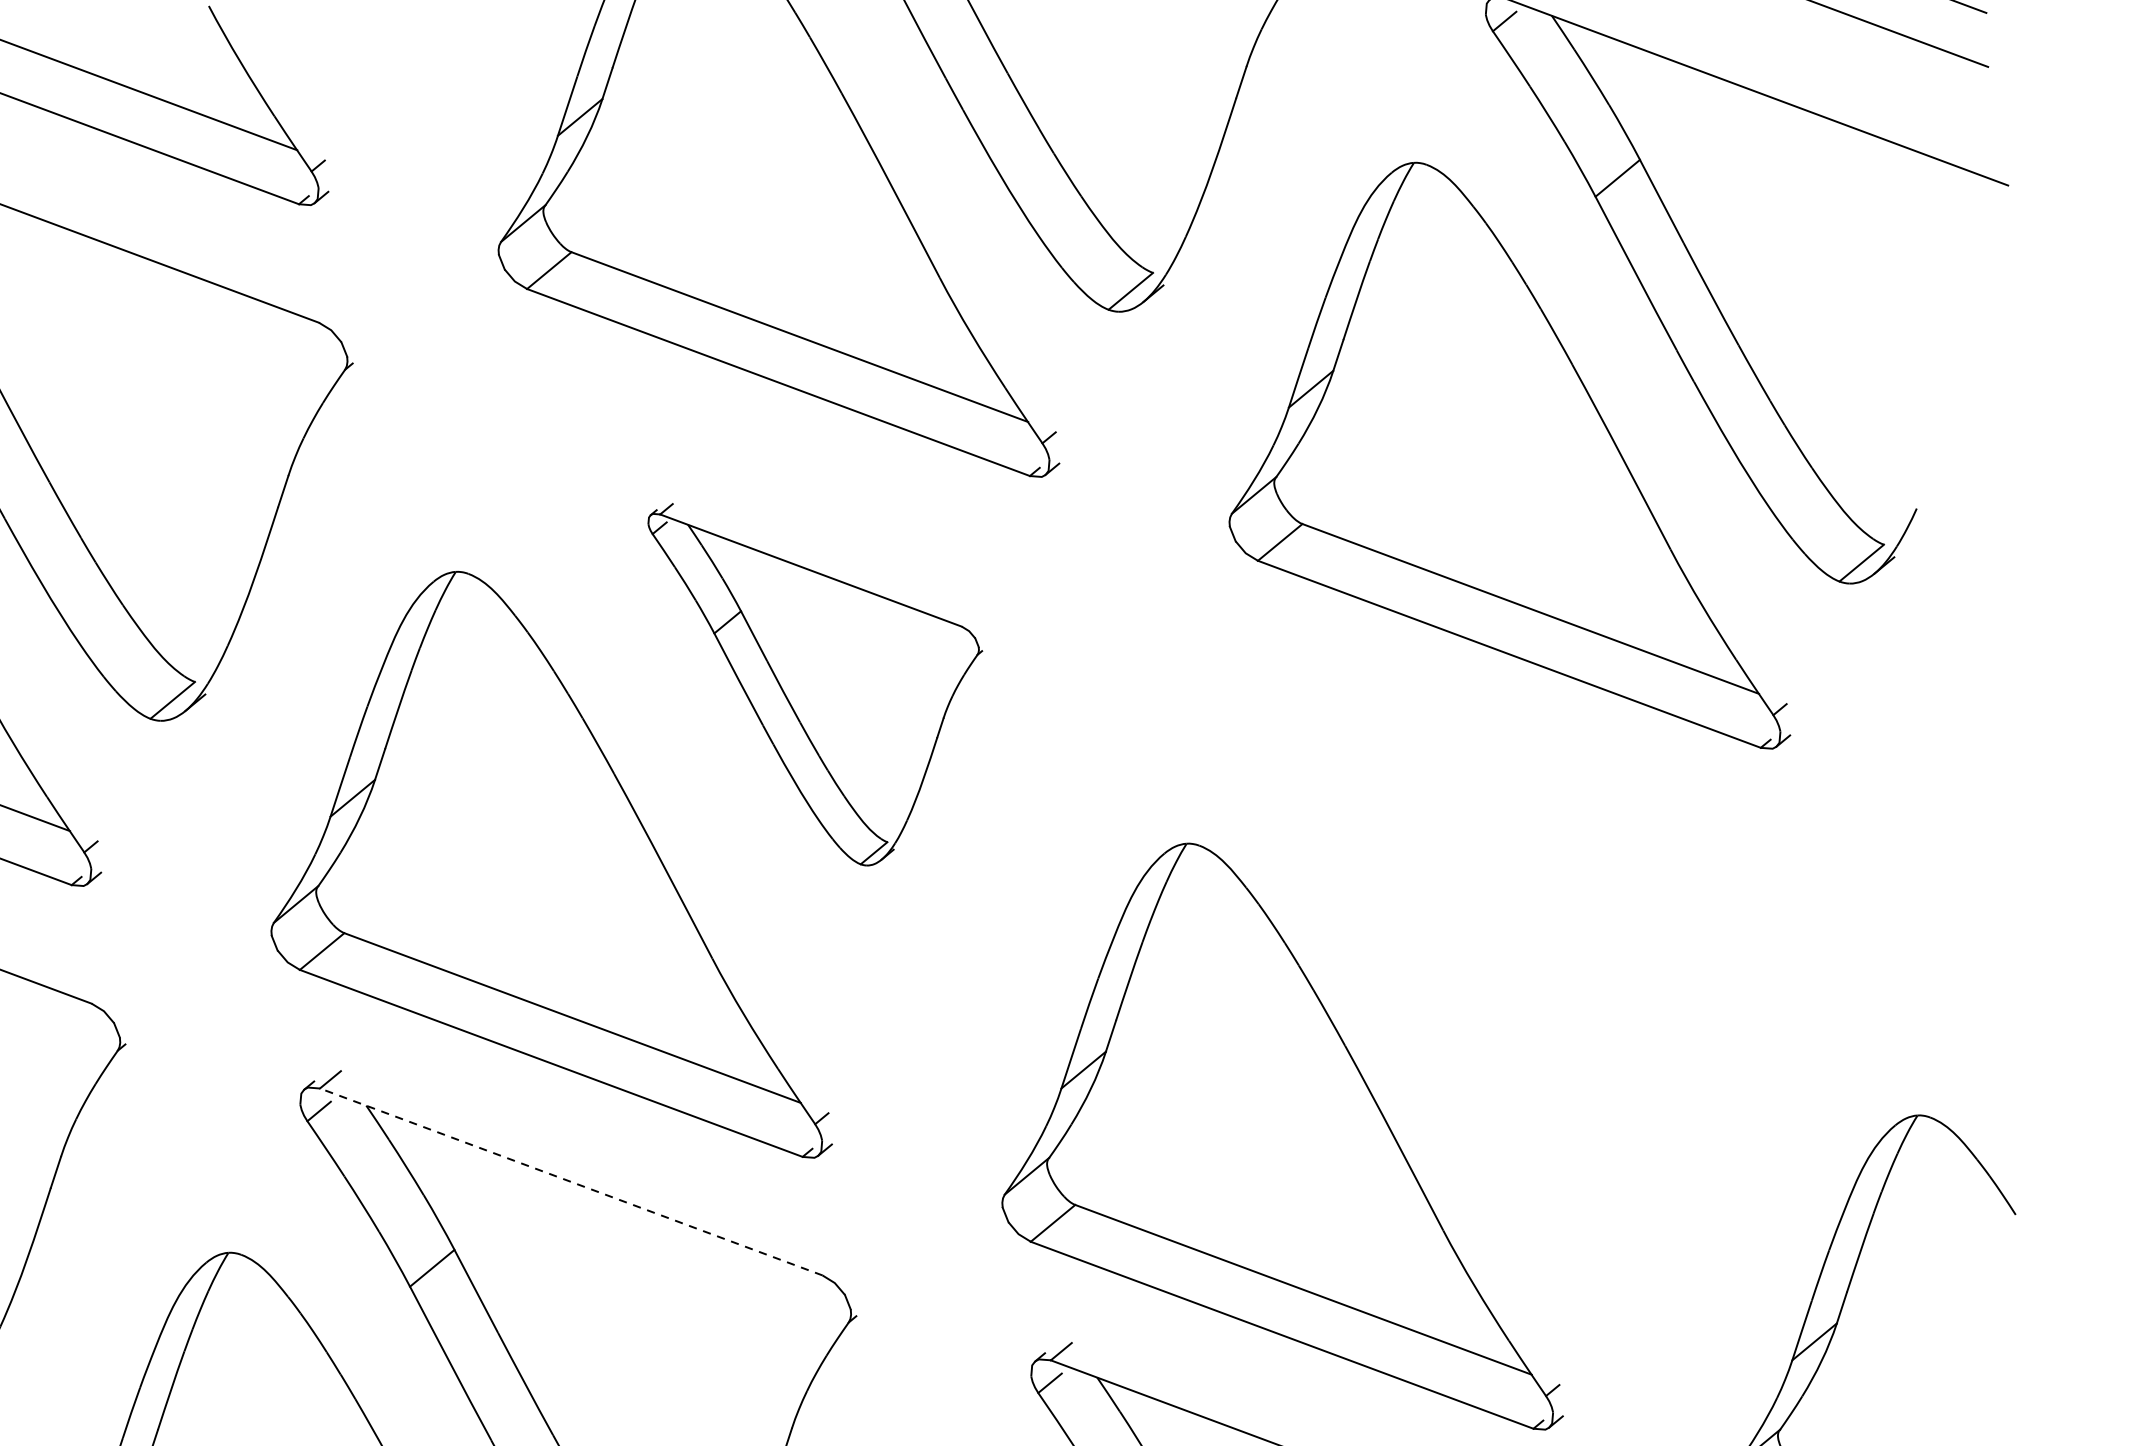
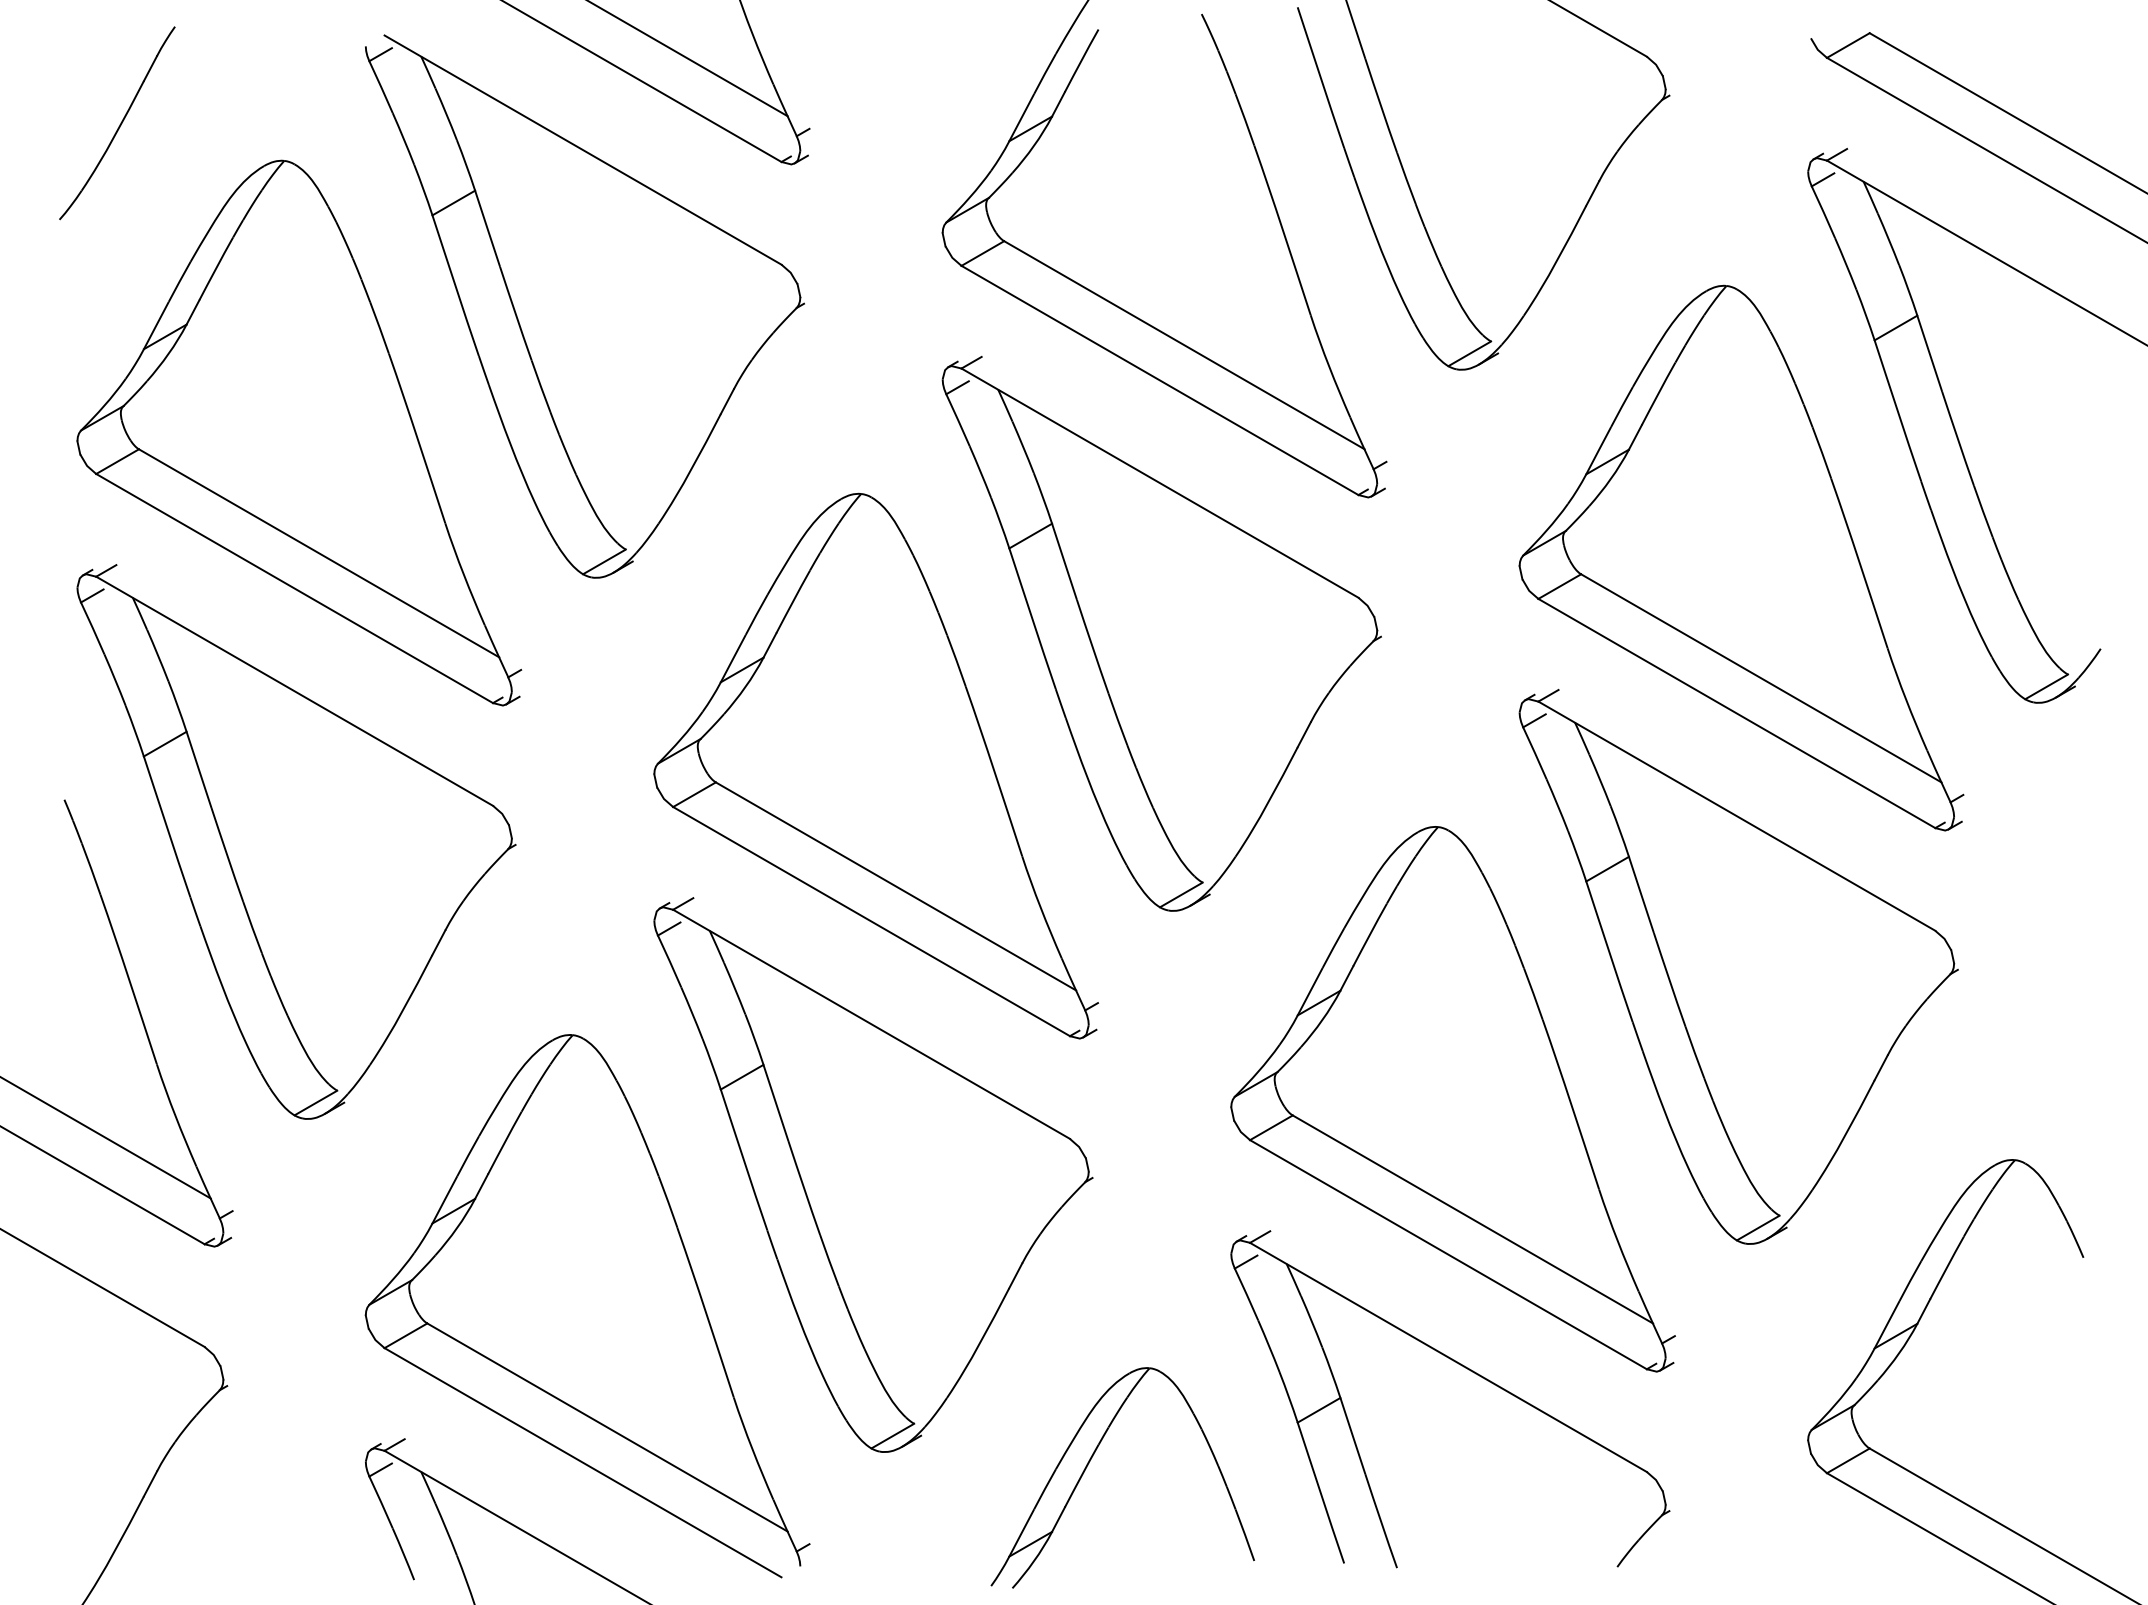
part: (829, 674) -> (1161, 633), size x1.67
part: (1560, 946) -> (1738, 966), added
line: (571, 1182) -> (871, 1024), dashed -> solid

